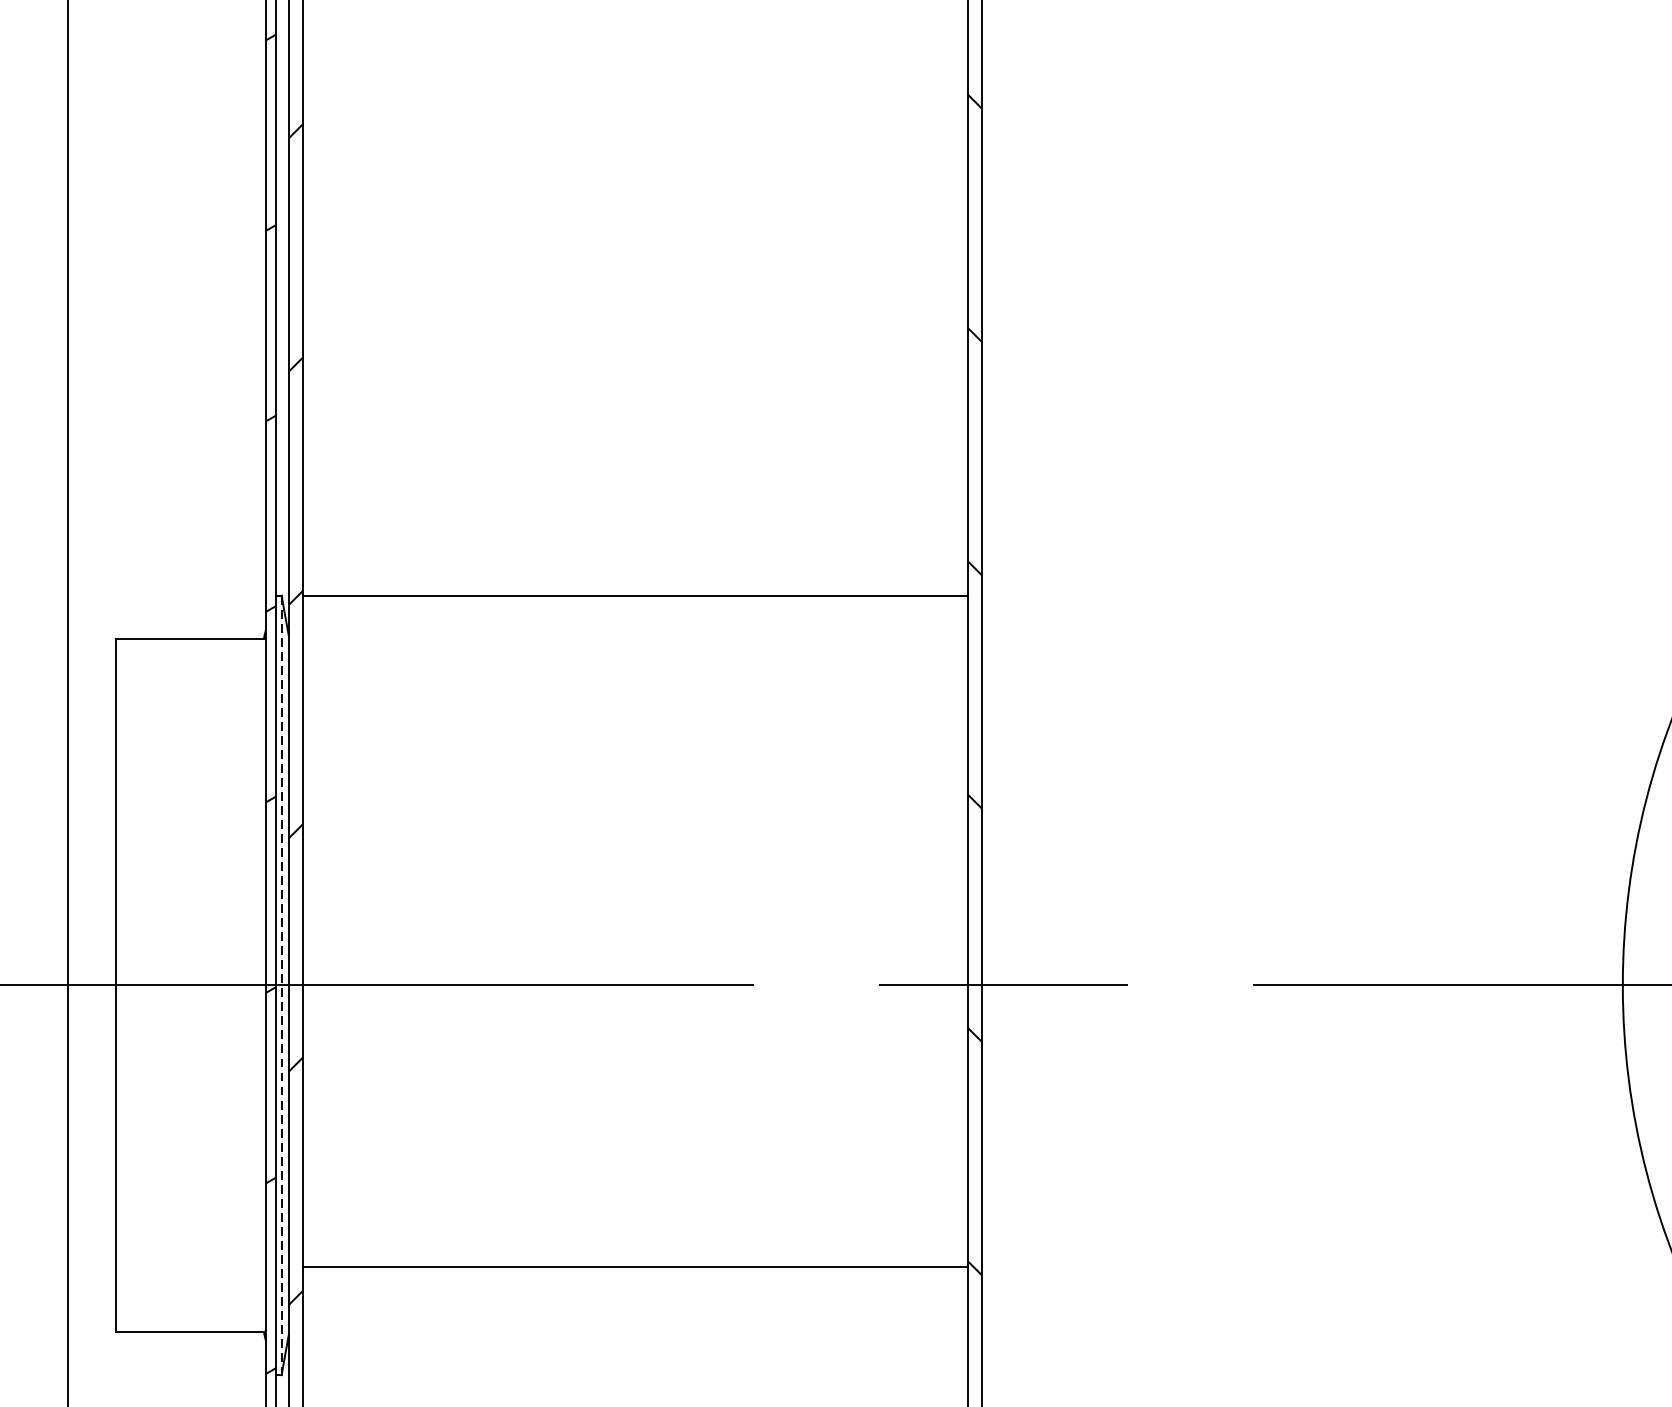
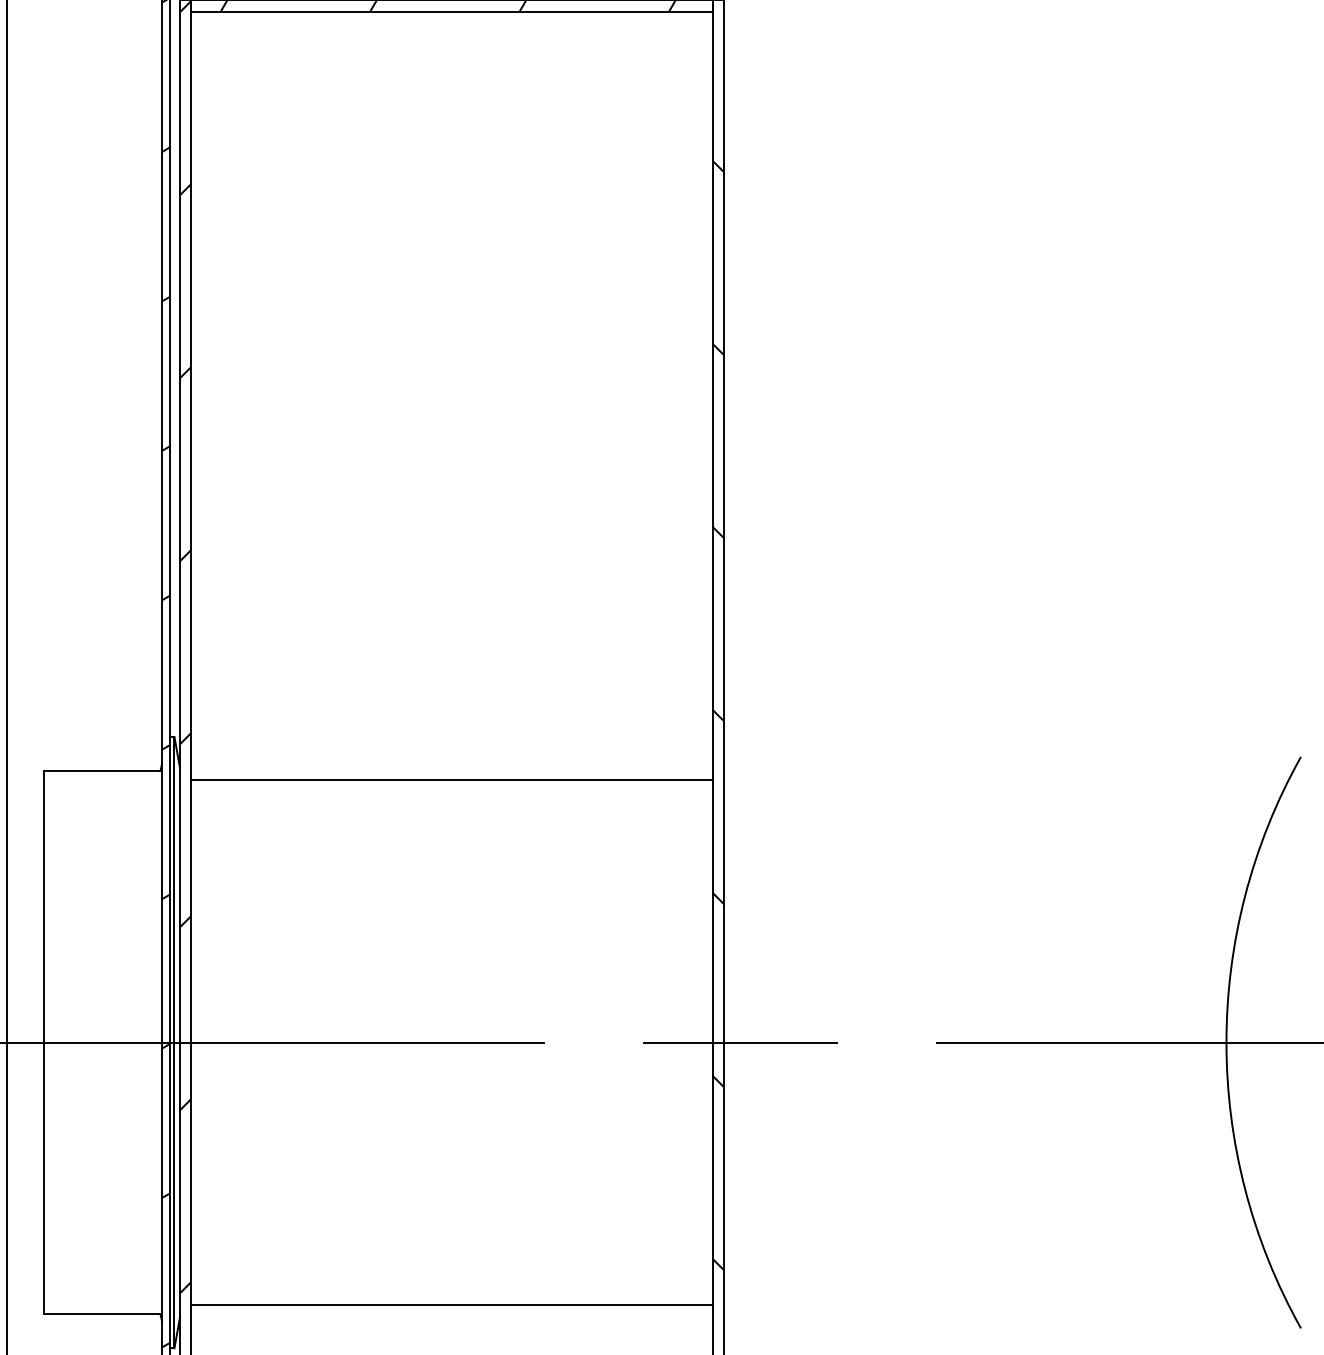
line: (634, 596) -> (451, 780), moved
line: (281, 985) -> (174, 1042), dashed -> solid
line: (634, 1267) -> (451, 1304), moved

